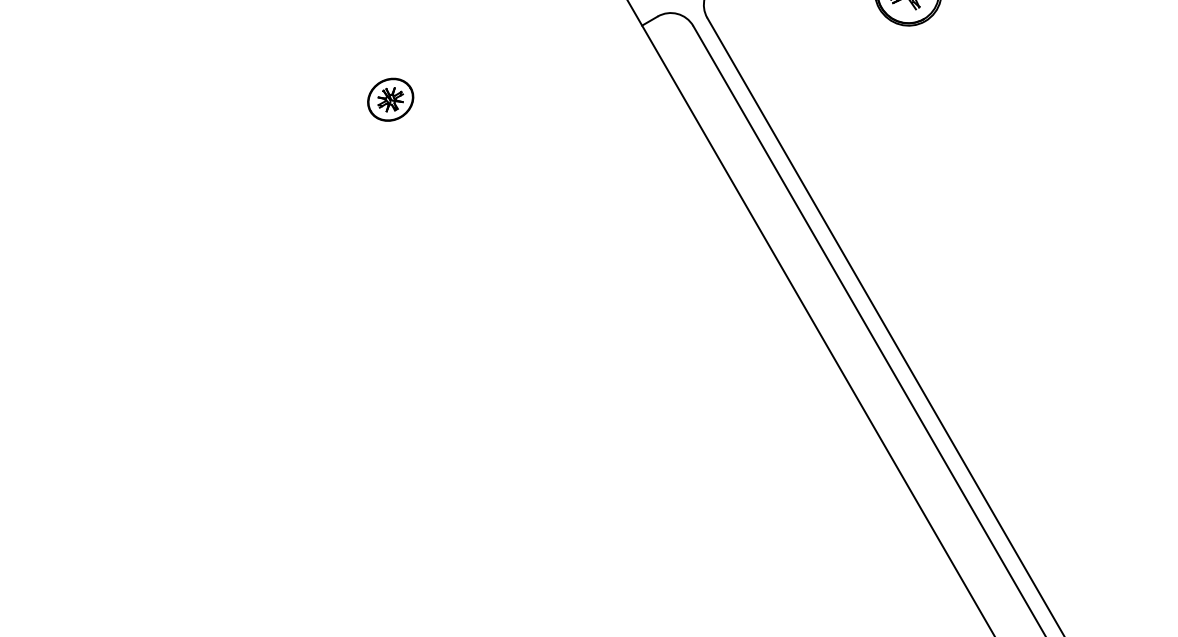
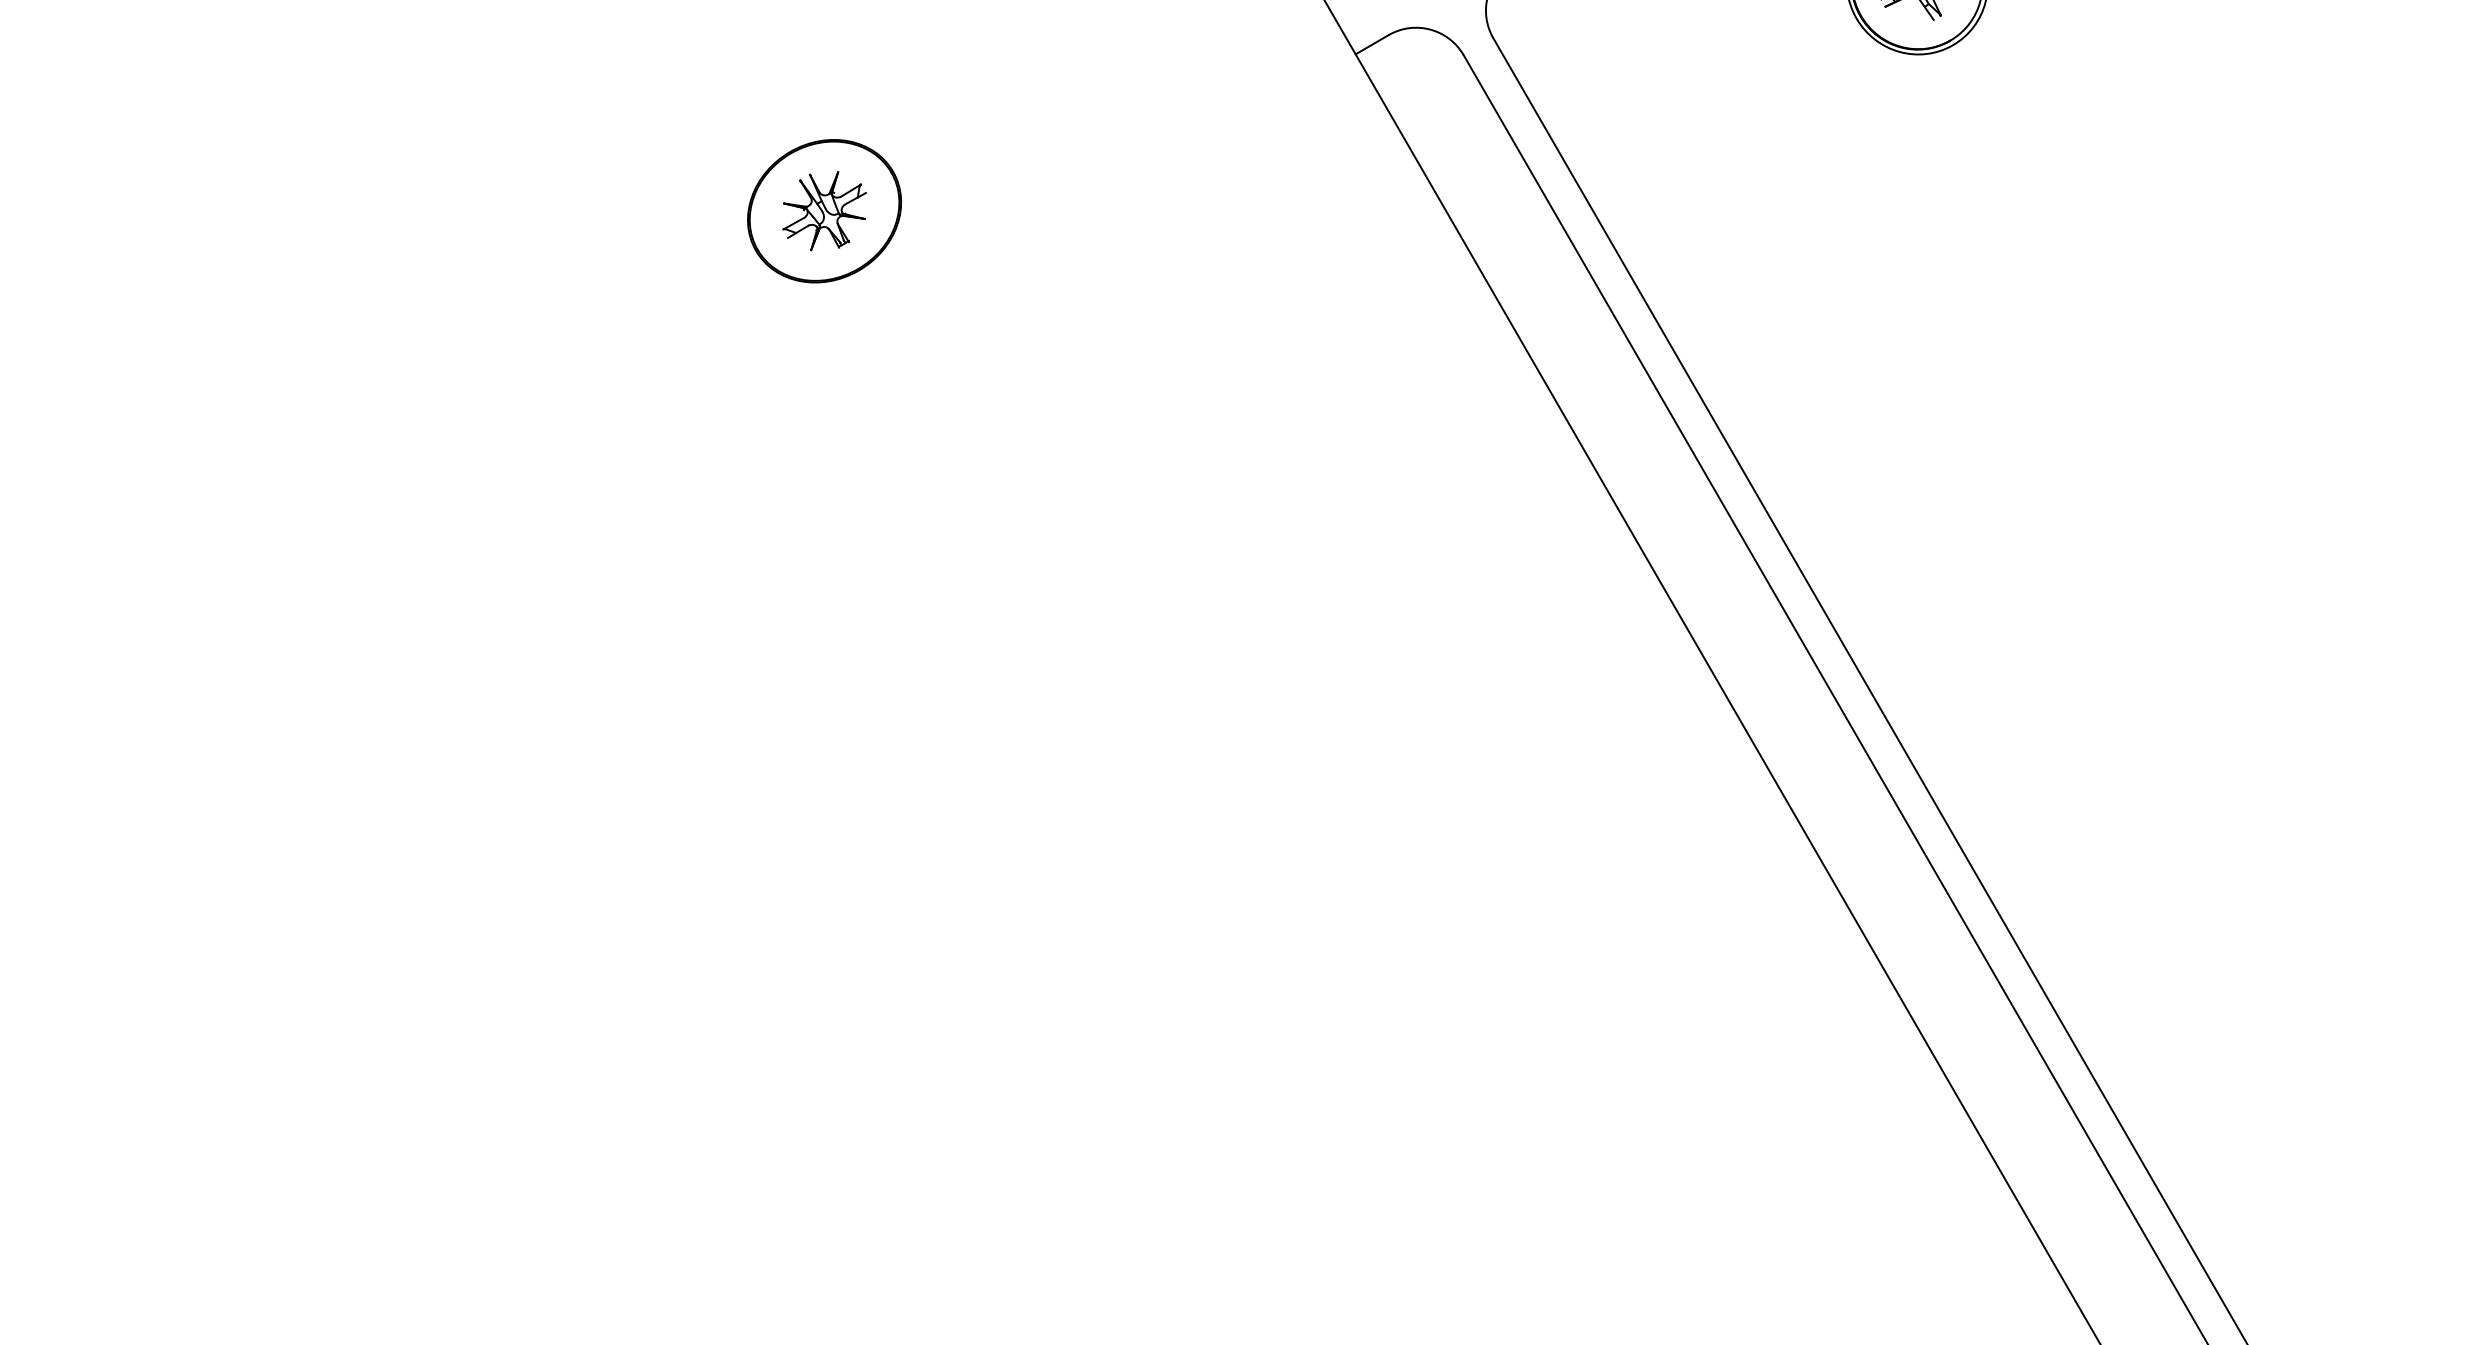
part: (390, 99) -> (824, 210), size x1.6

